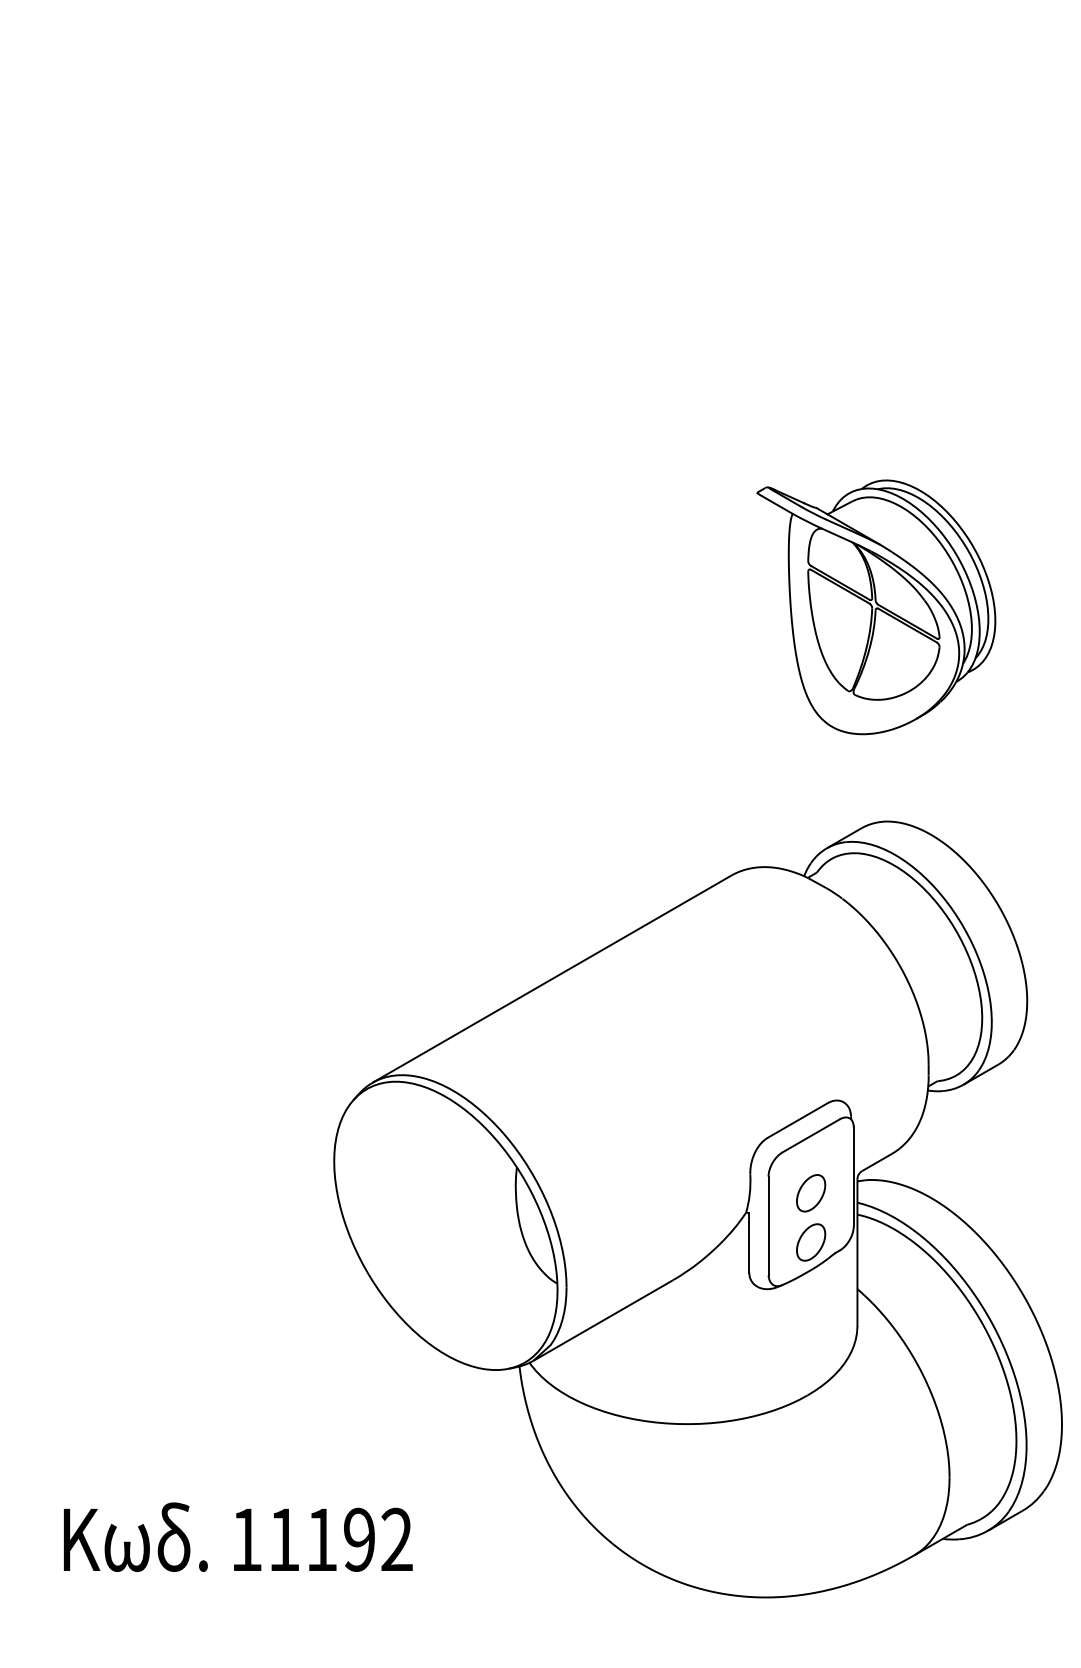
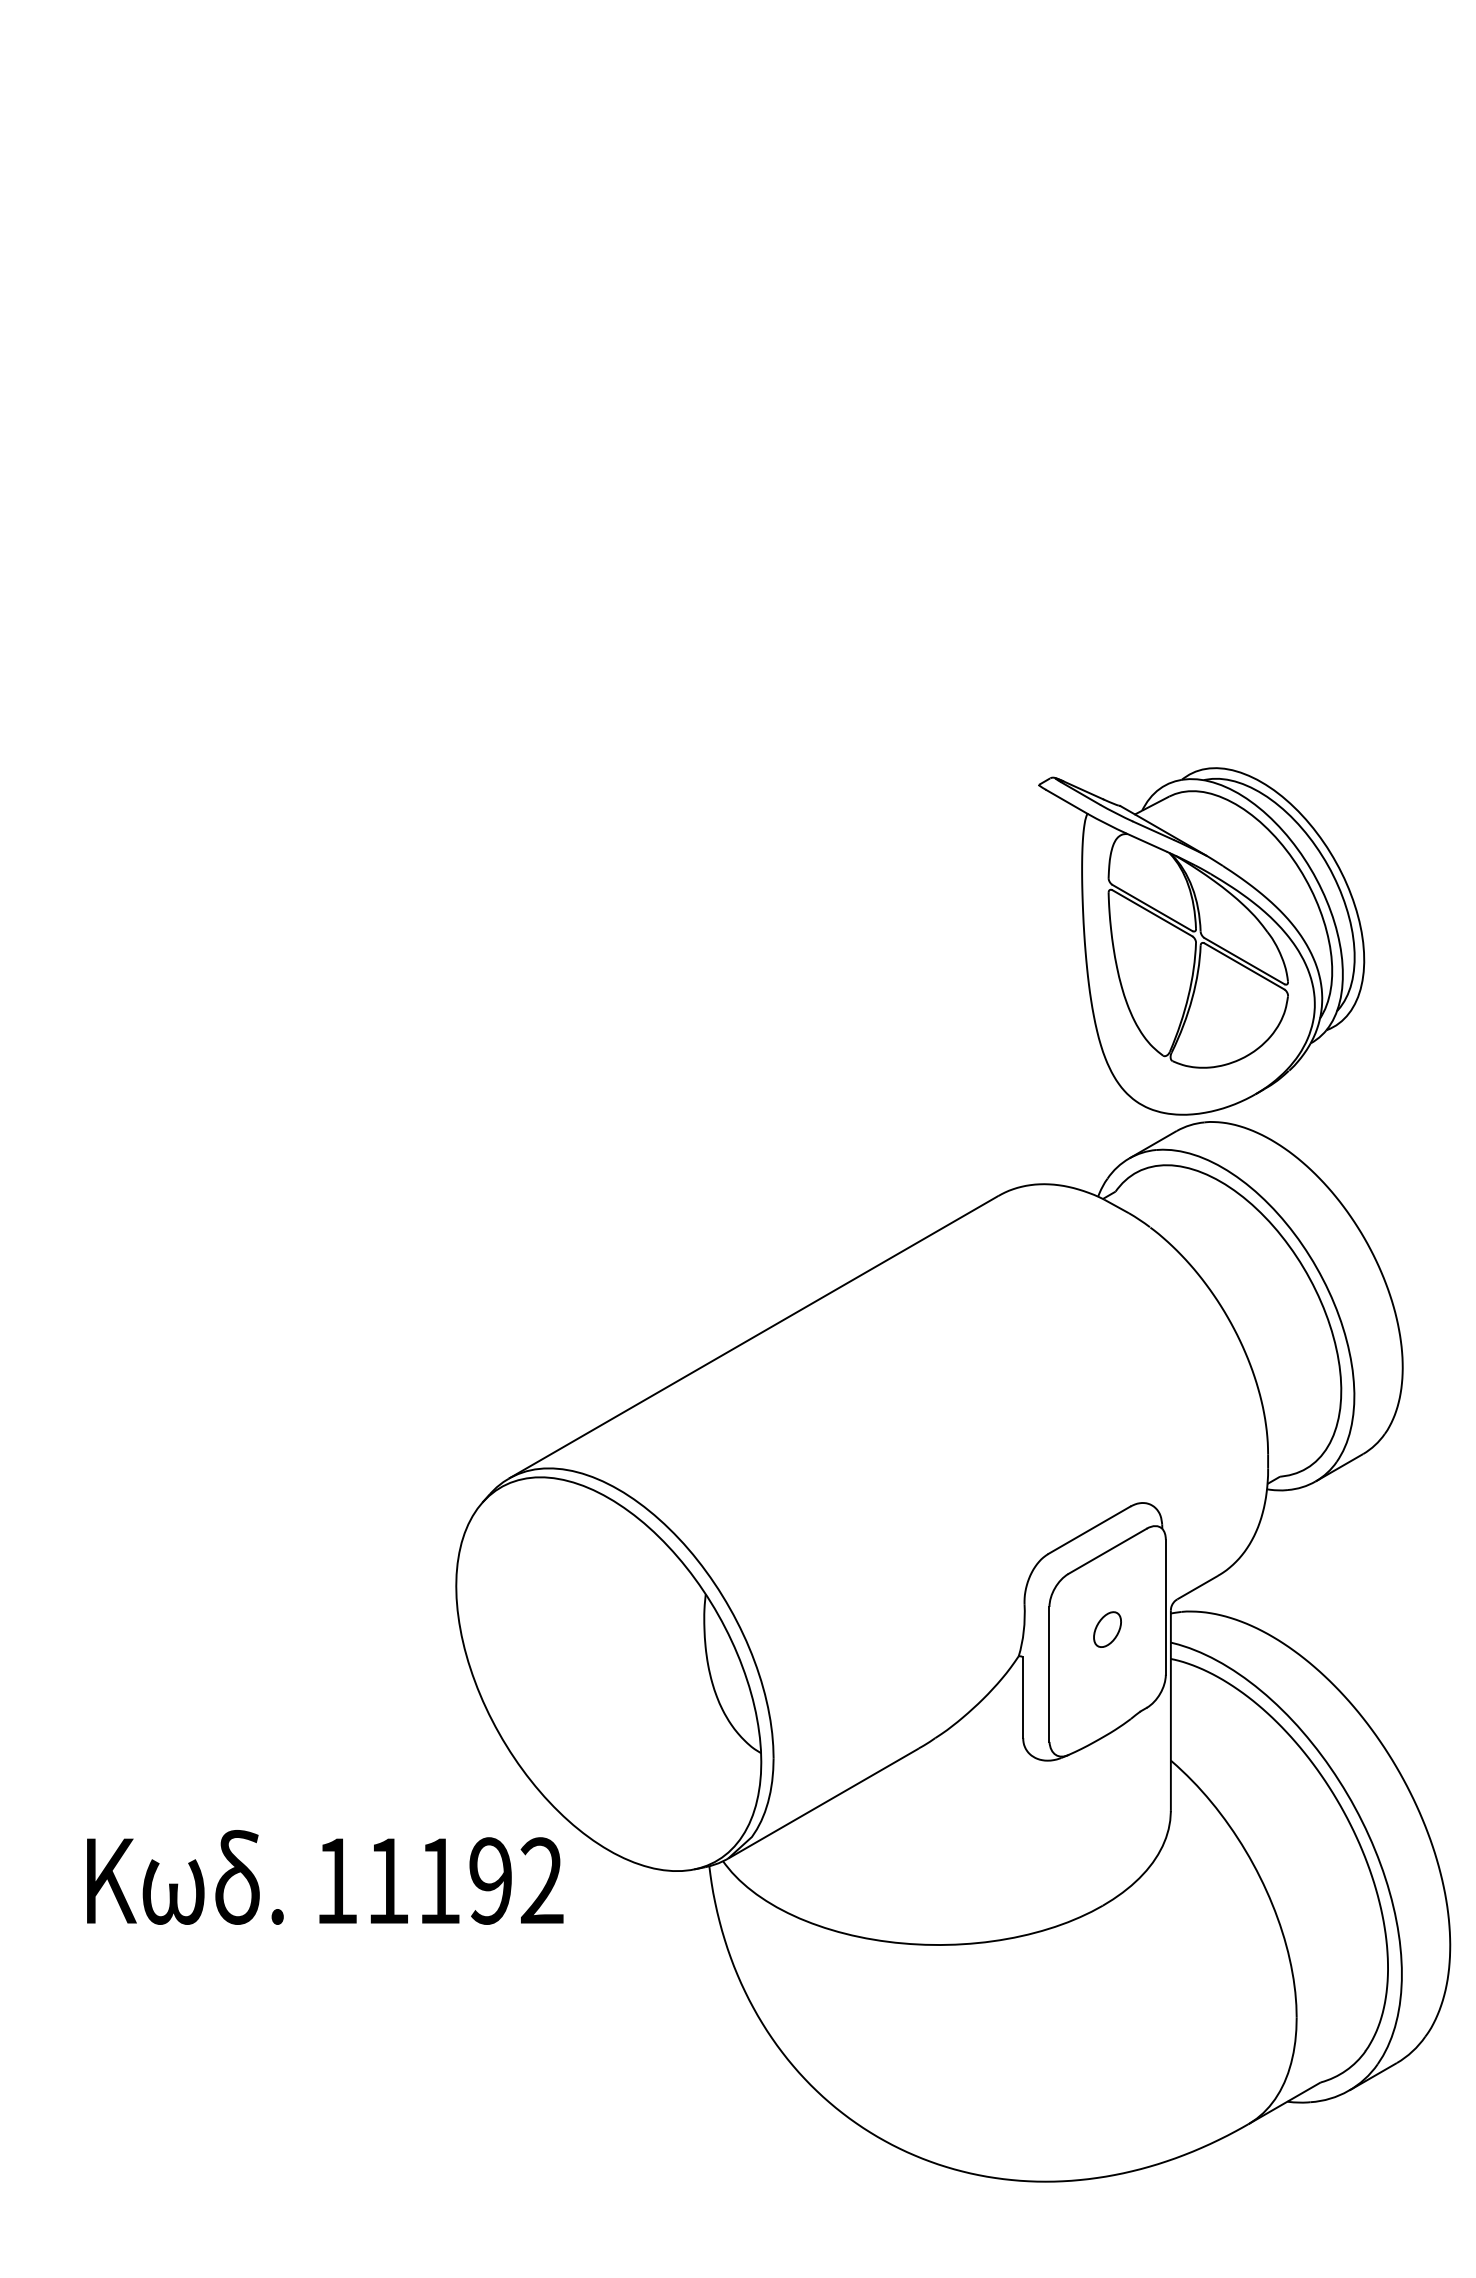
part: (876, 607) -> (1201, 941), moved
part: (811, 1193) -> (1107, 1629), size x0.7
part: (811, 1242) -> (1107, 1696), removed
text: (238, 1537) -> (325, 1877), moved

